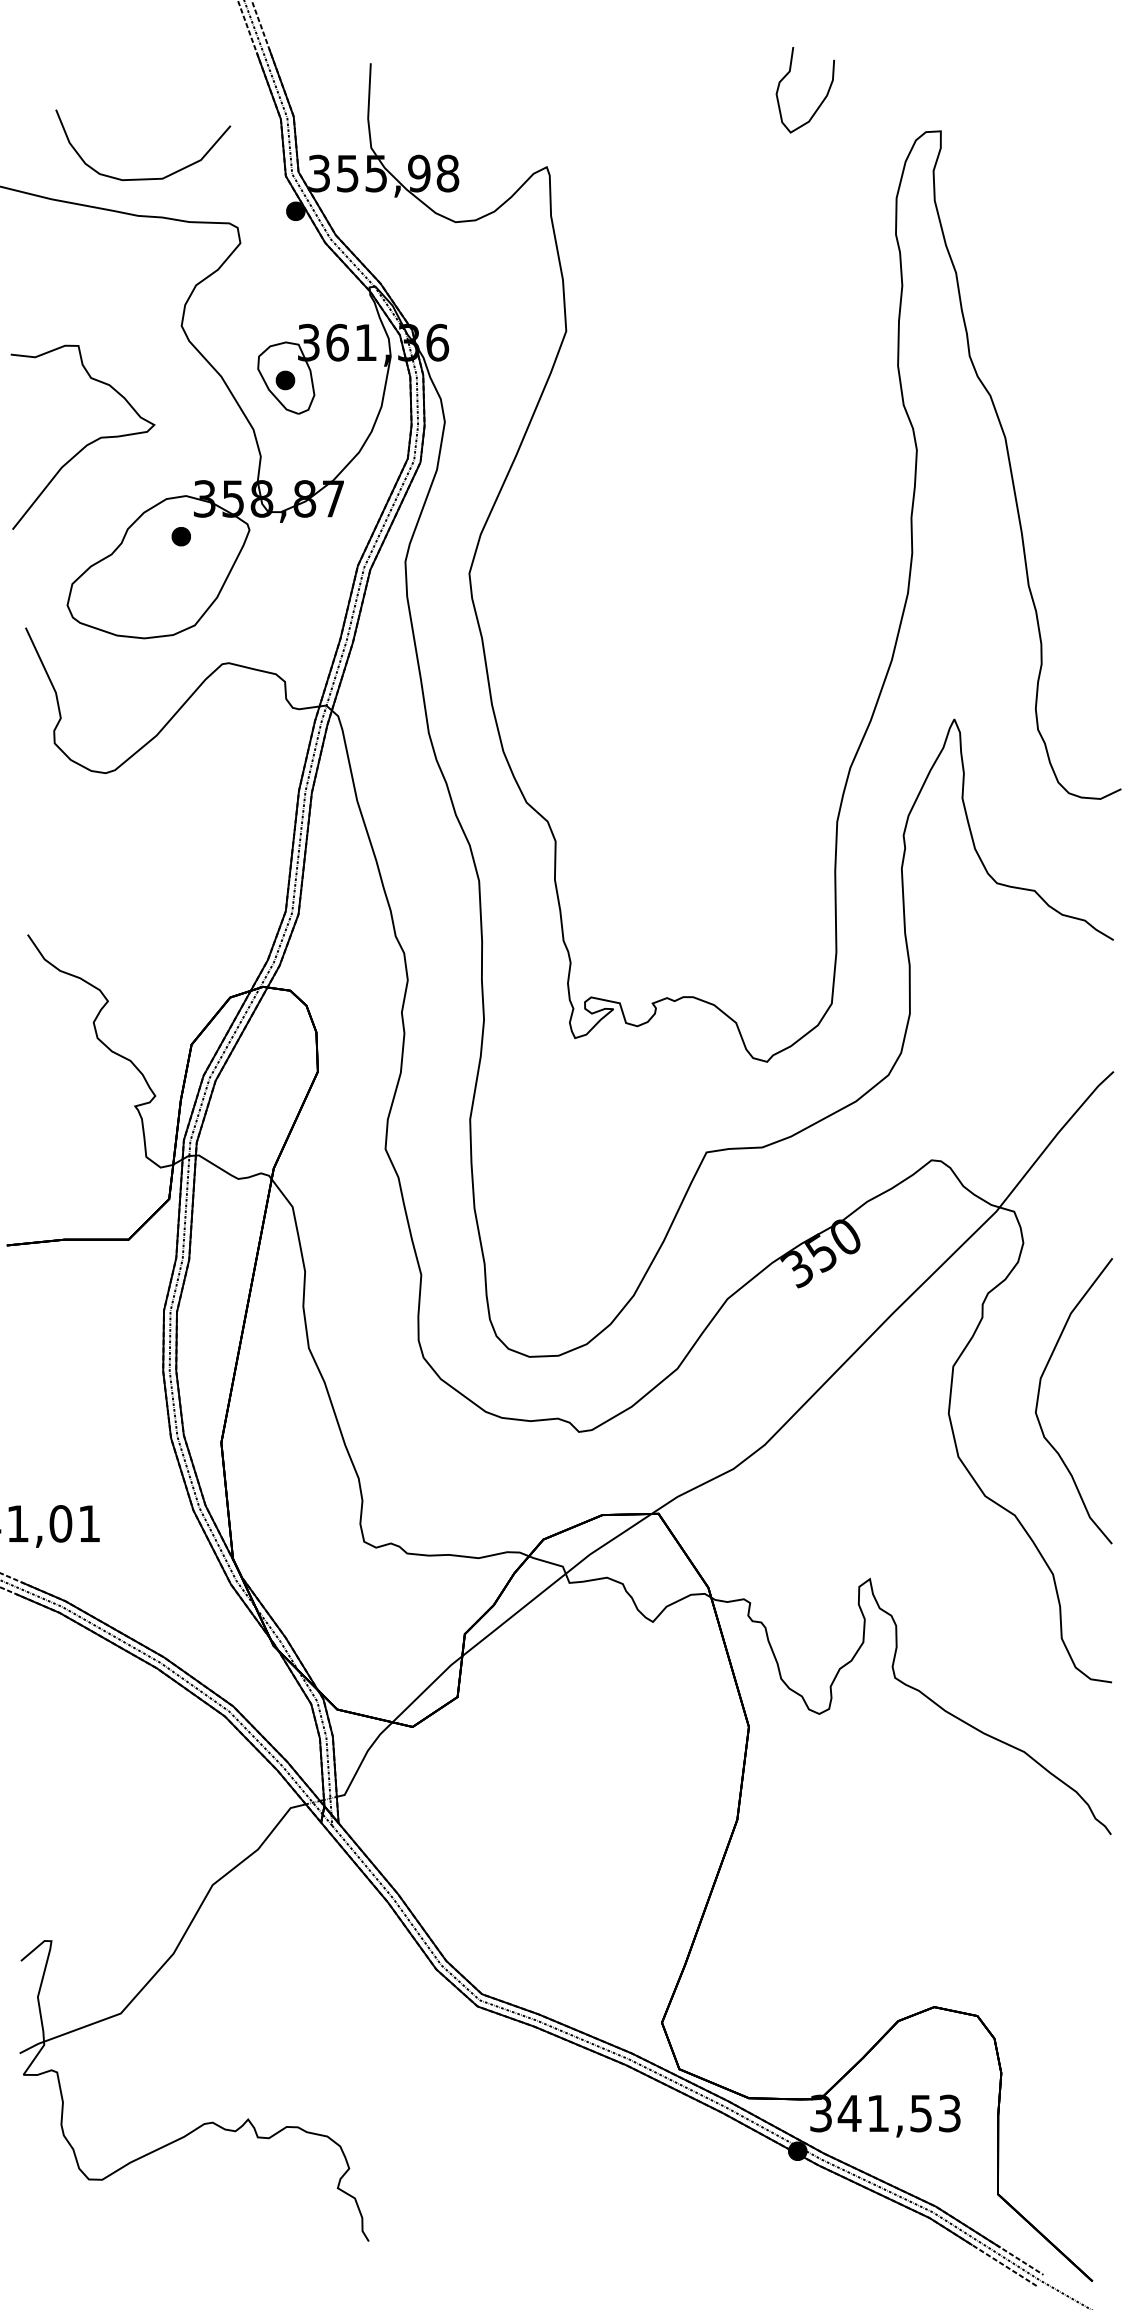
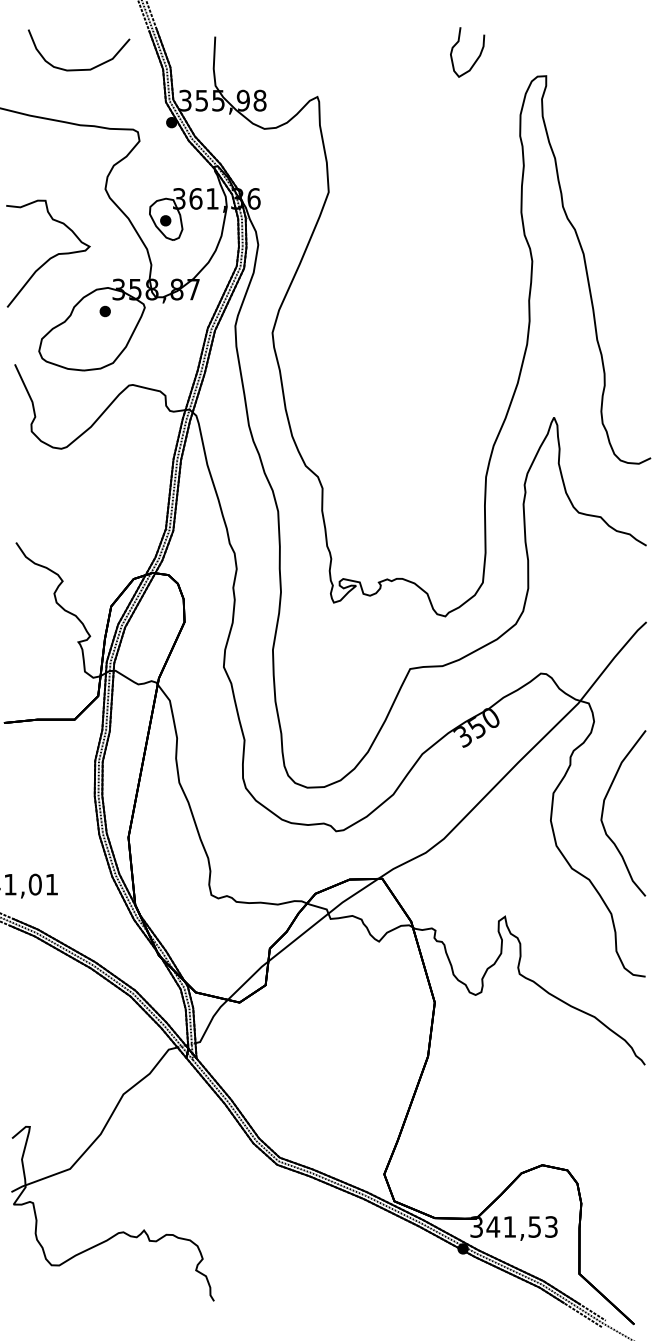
curve: (142, 178) -> (78, 69), moved

